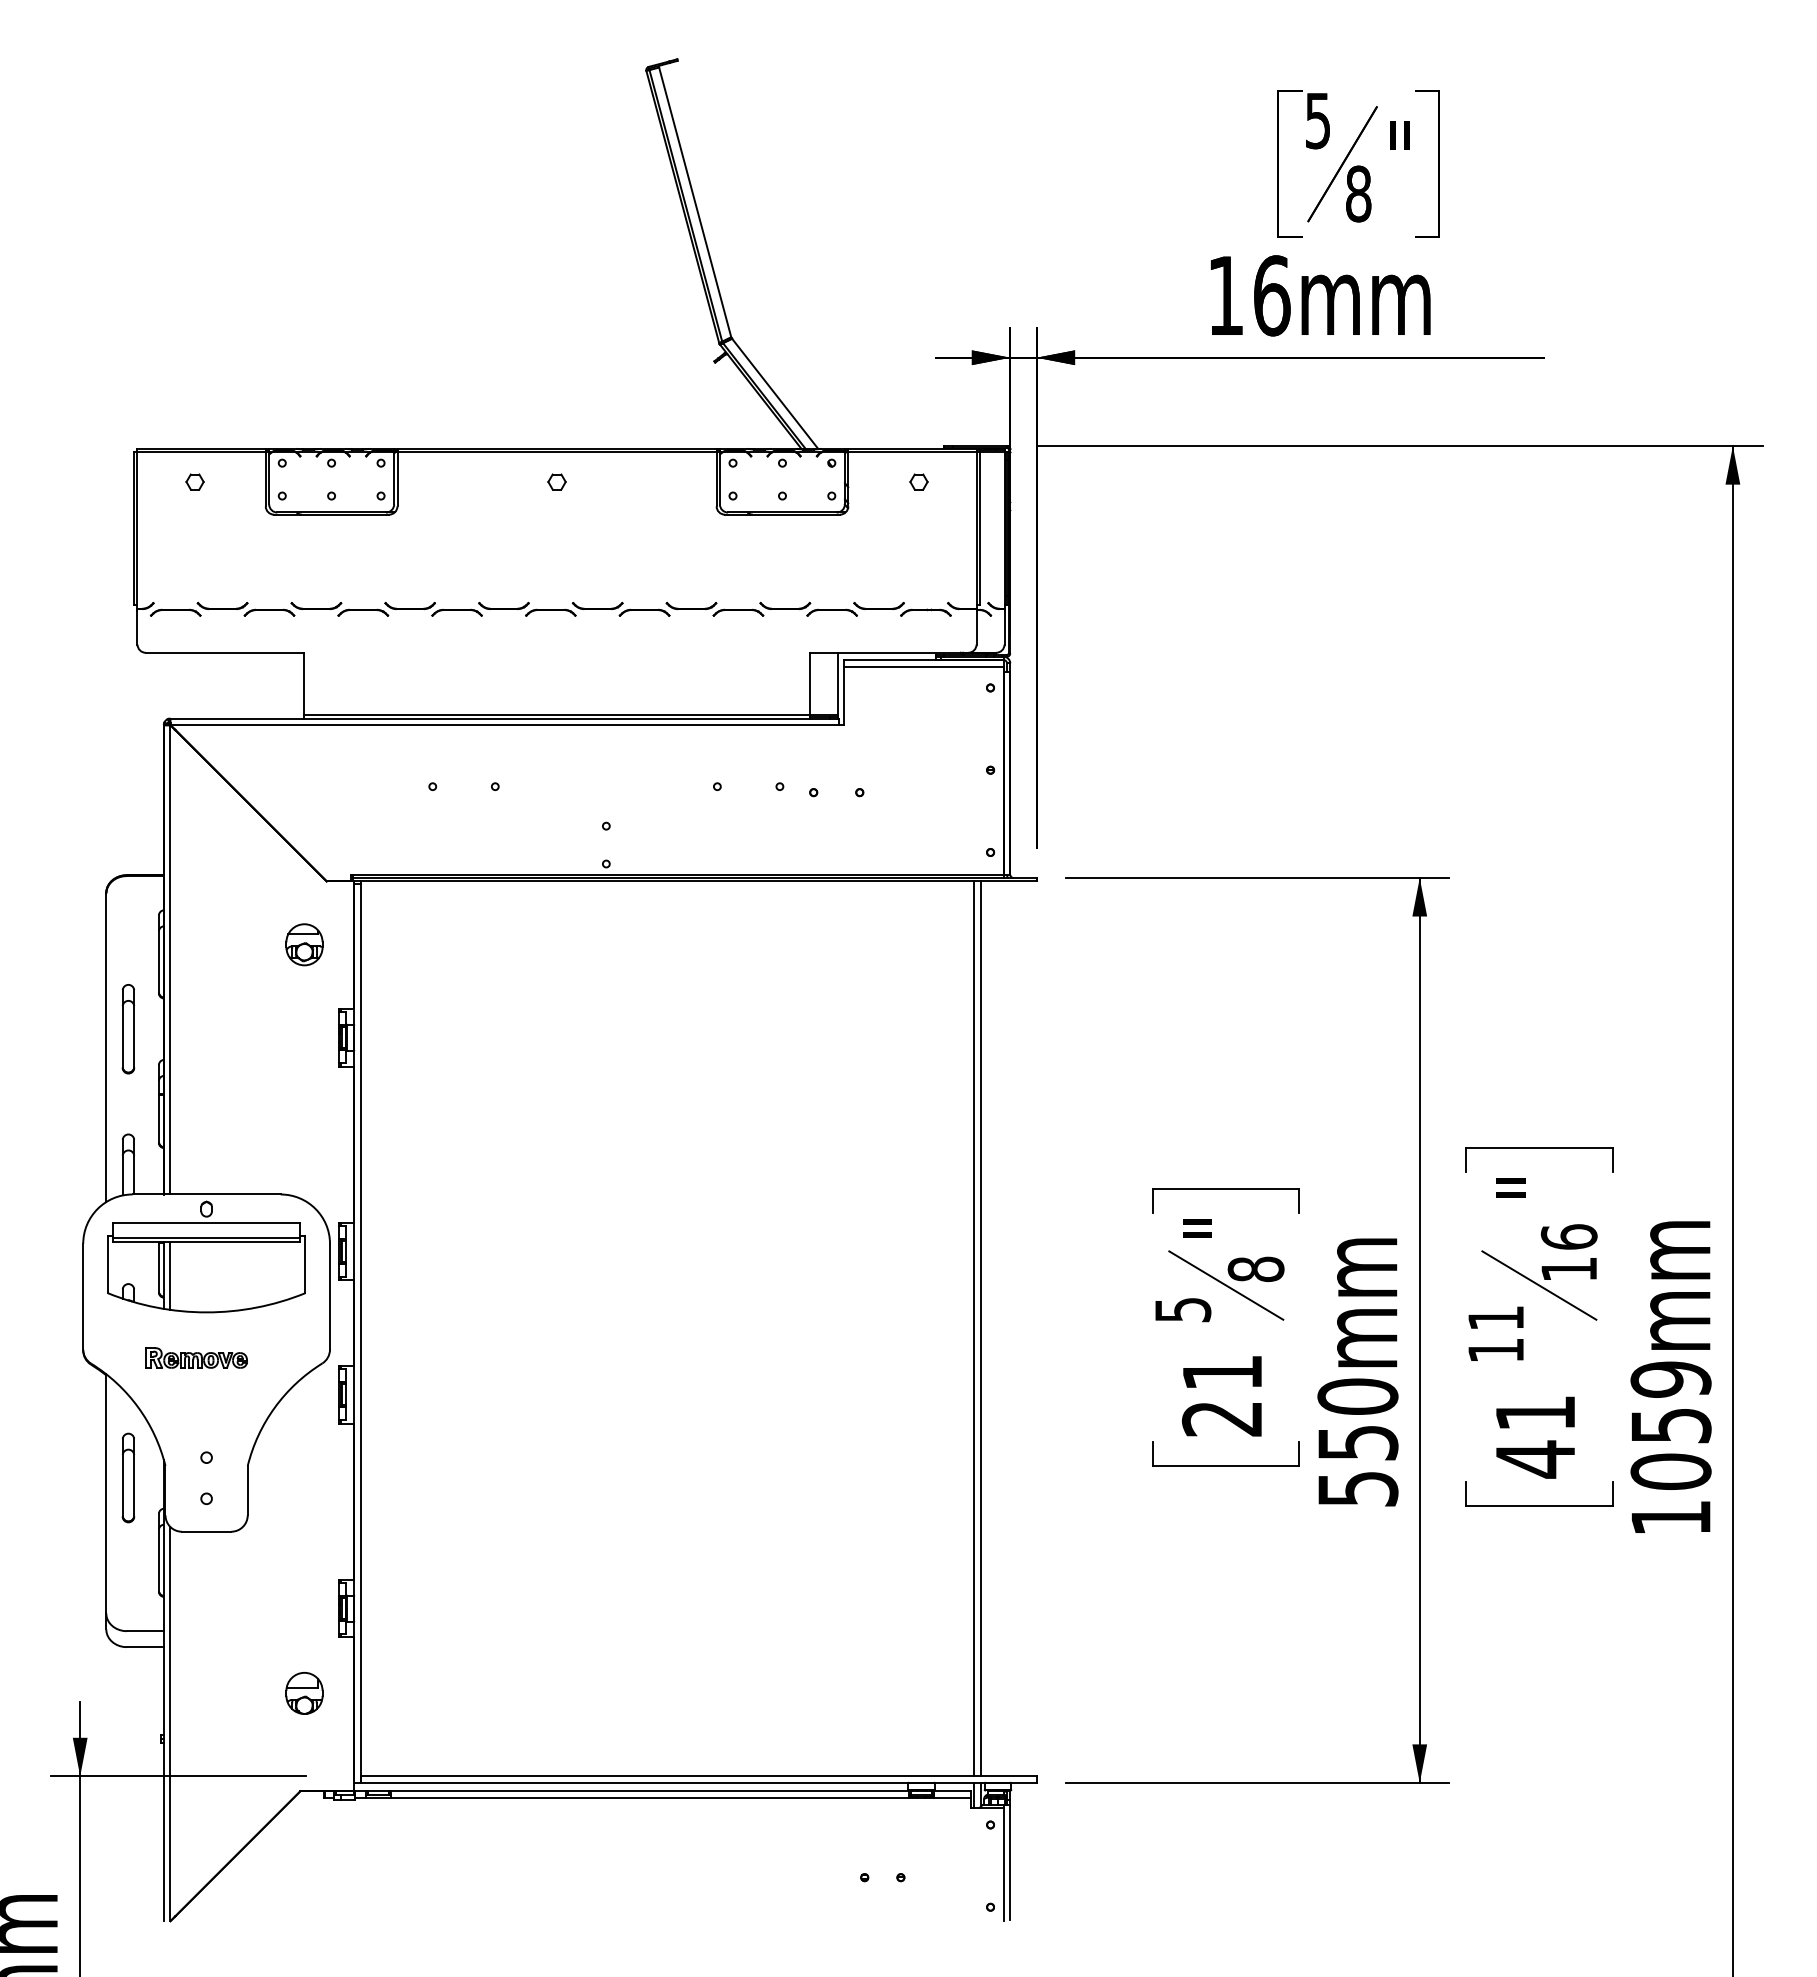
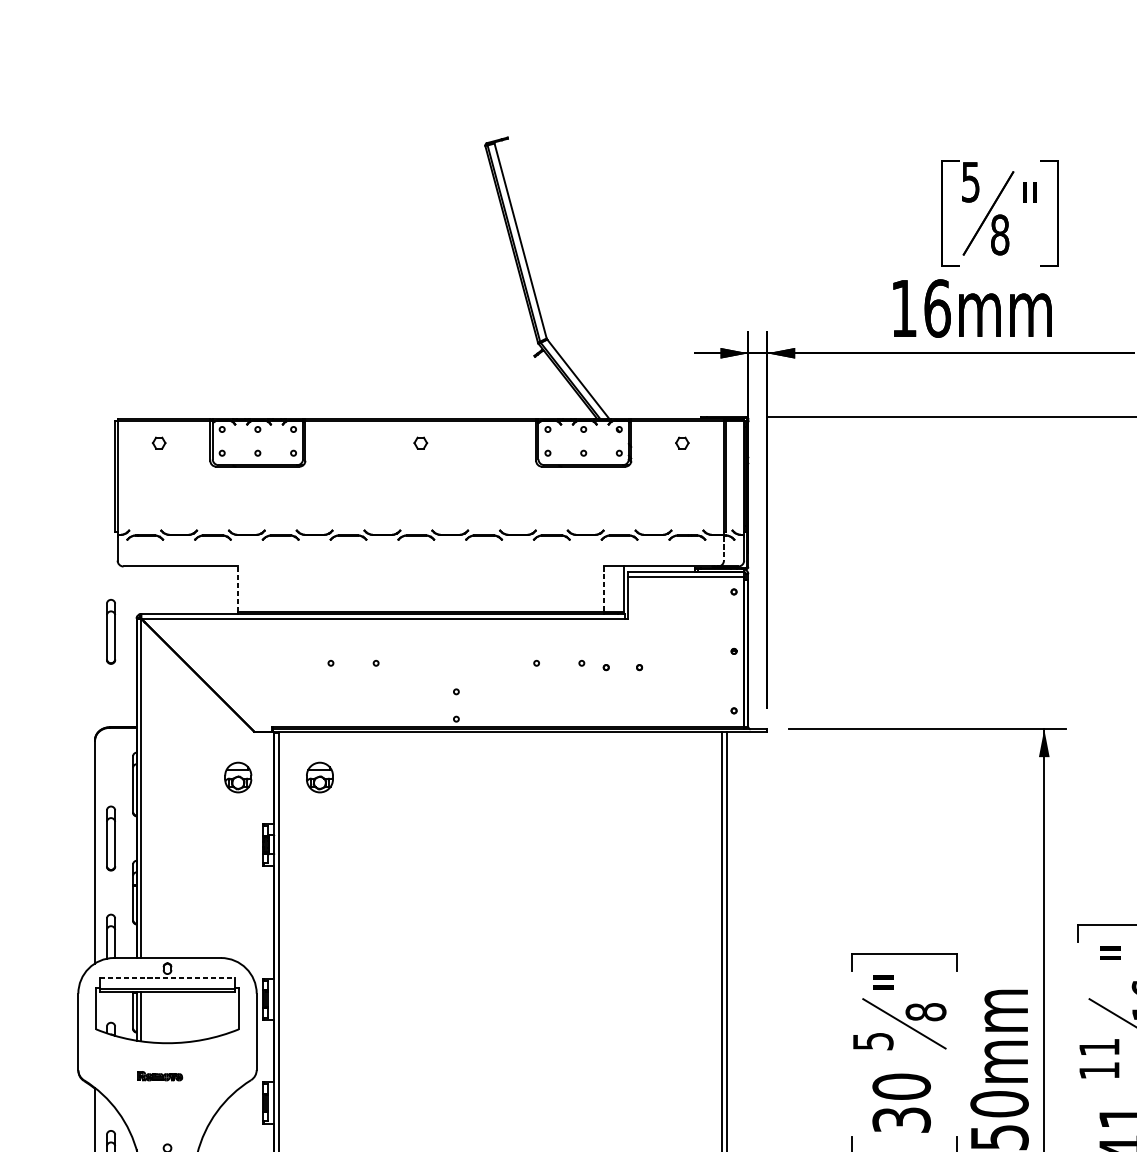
line: (976, 627) -> (723, 548), solid -> dashed
line: (303, 683) -> (237, 588), solid -> dashed
line: (810, 684) -> (603, 589), solid -> dashed
part: (128, 743) -> (111, 632), added
part: (417, 944) -> (319, 777), added
line: (206, 1222) -> (167, 978), solid -> dashed
part: (196, 1357) -> (160, 1075), size x0.6
text: (1222, 1395) -> (901, 1103), 21 -> 30

